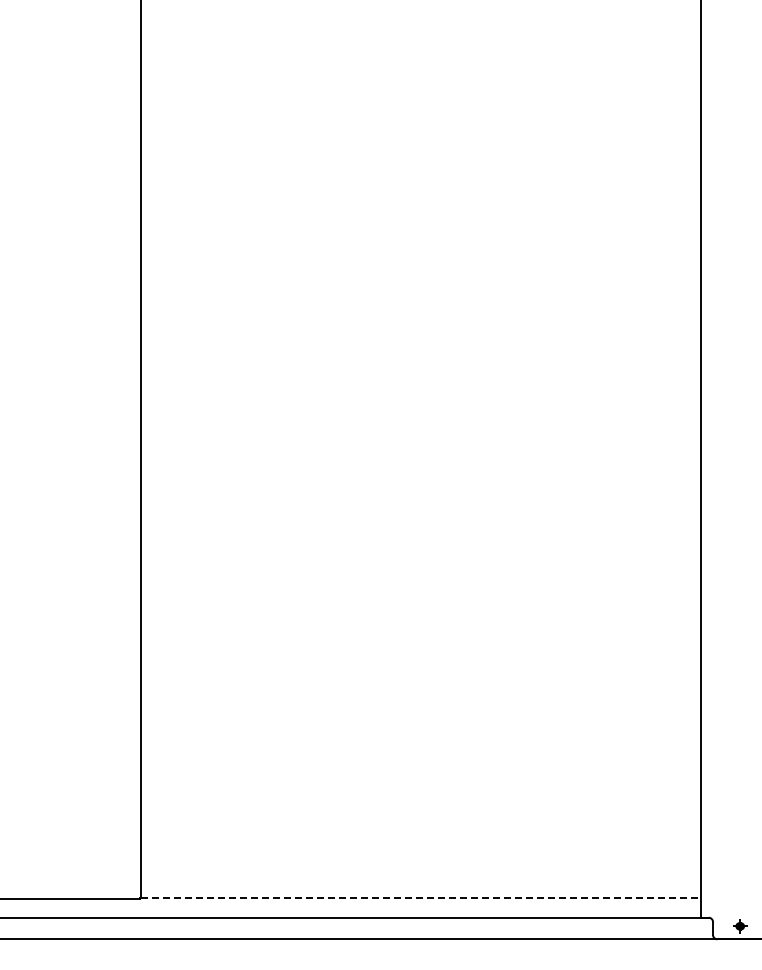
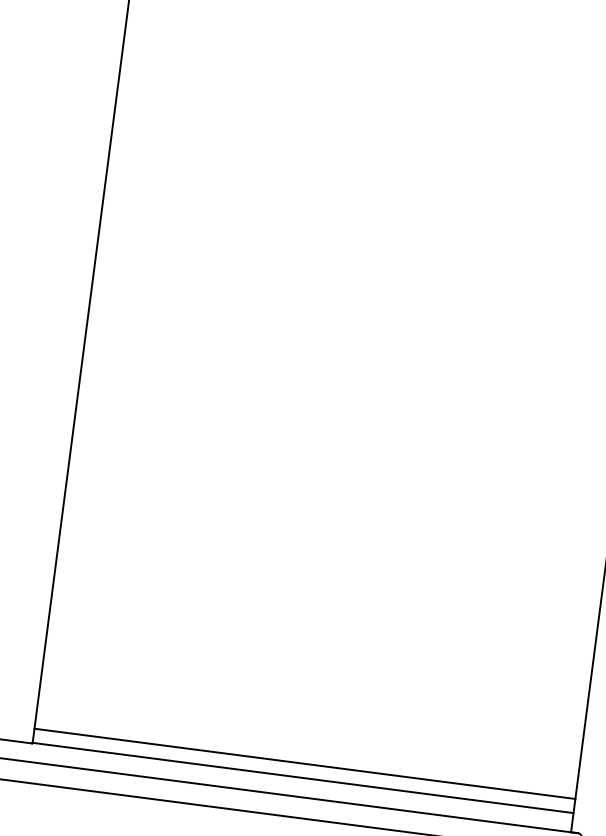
line: (420, 883) -> (304, 764), added
line: (421, 897) -> (303, 777), dashed -> solid

